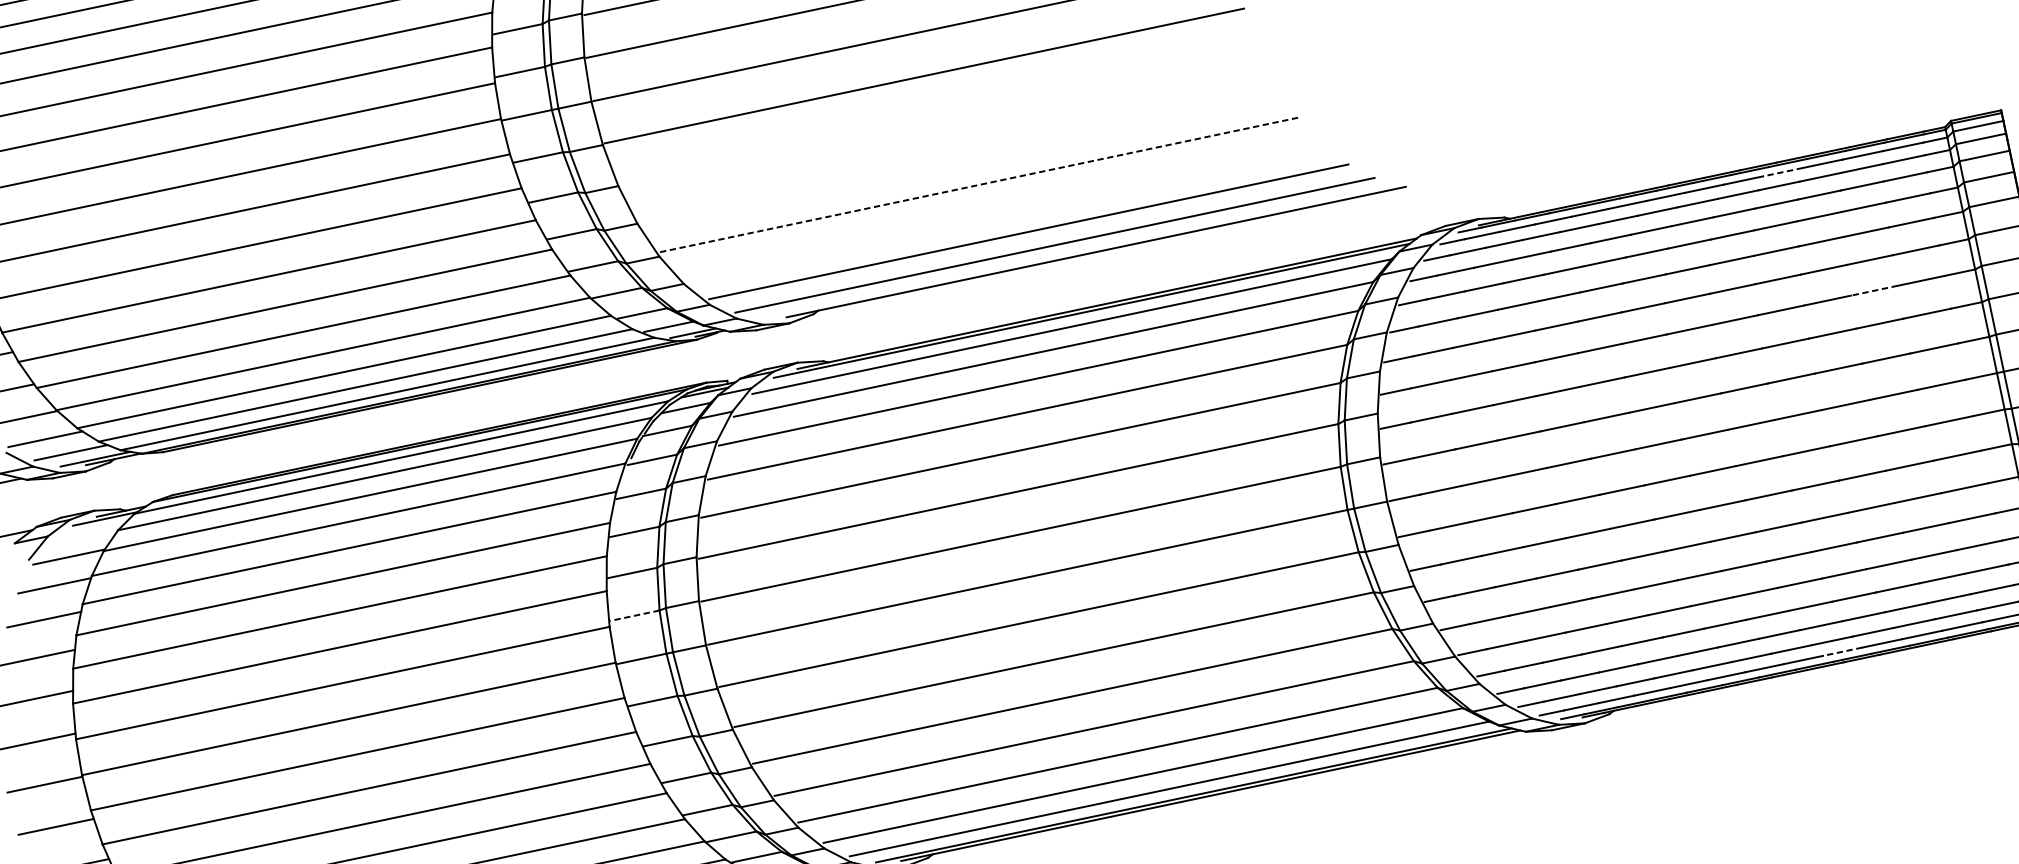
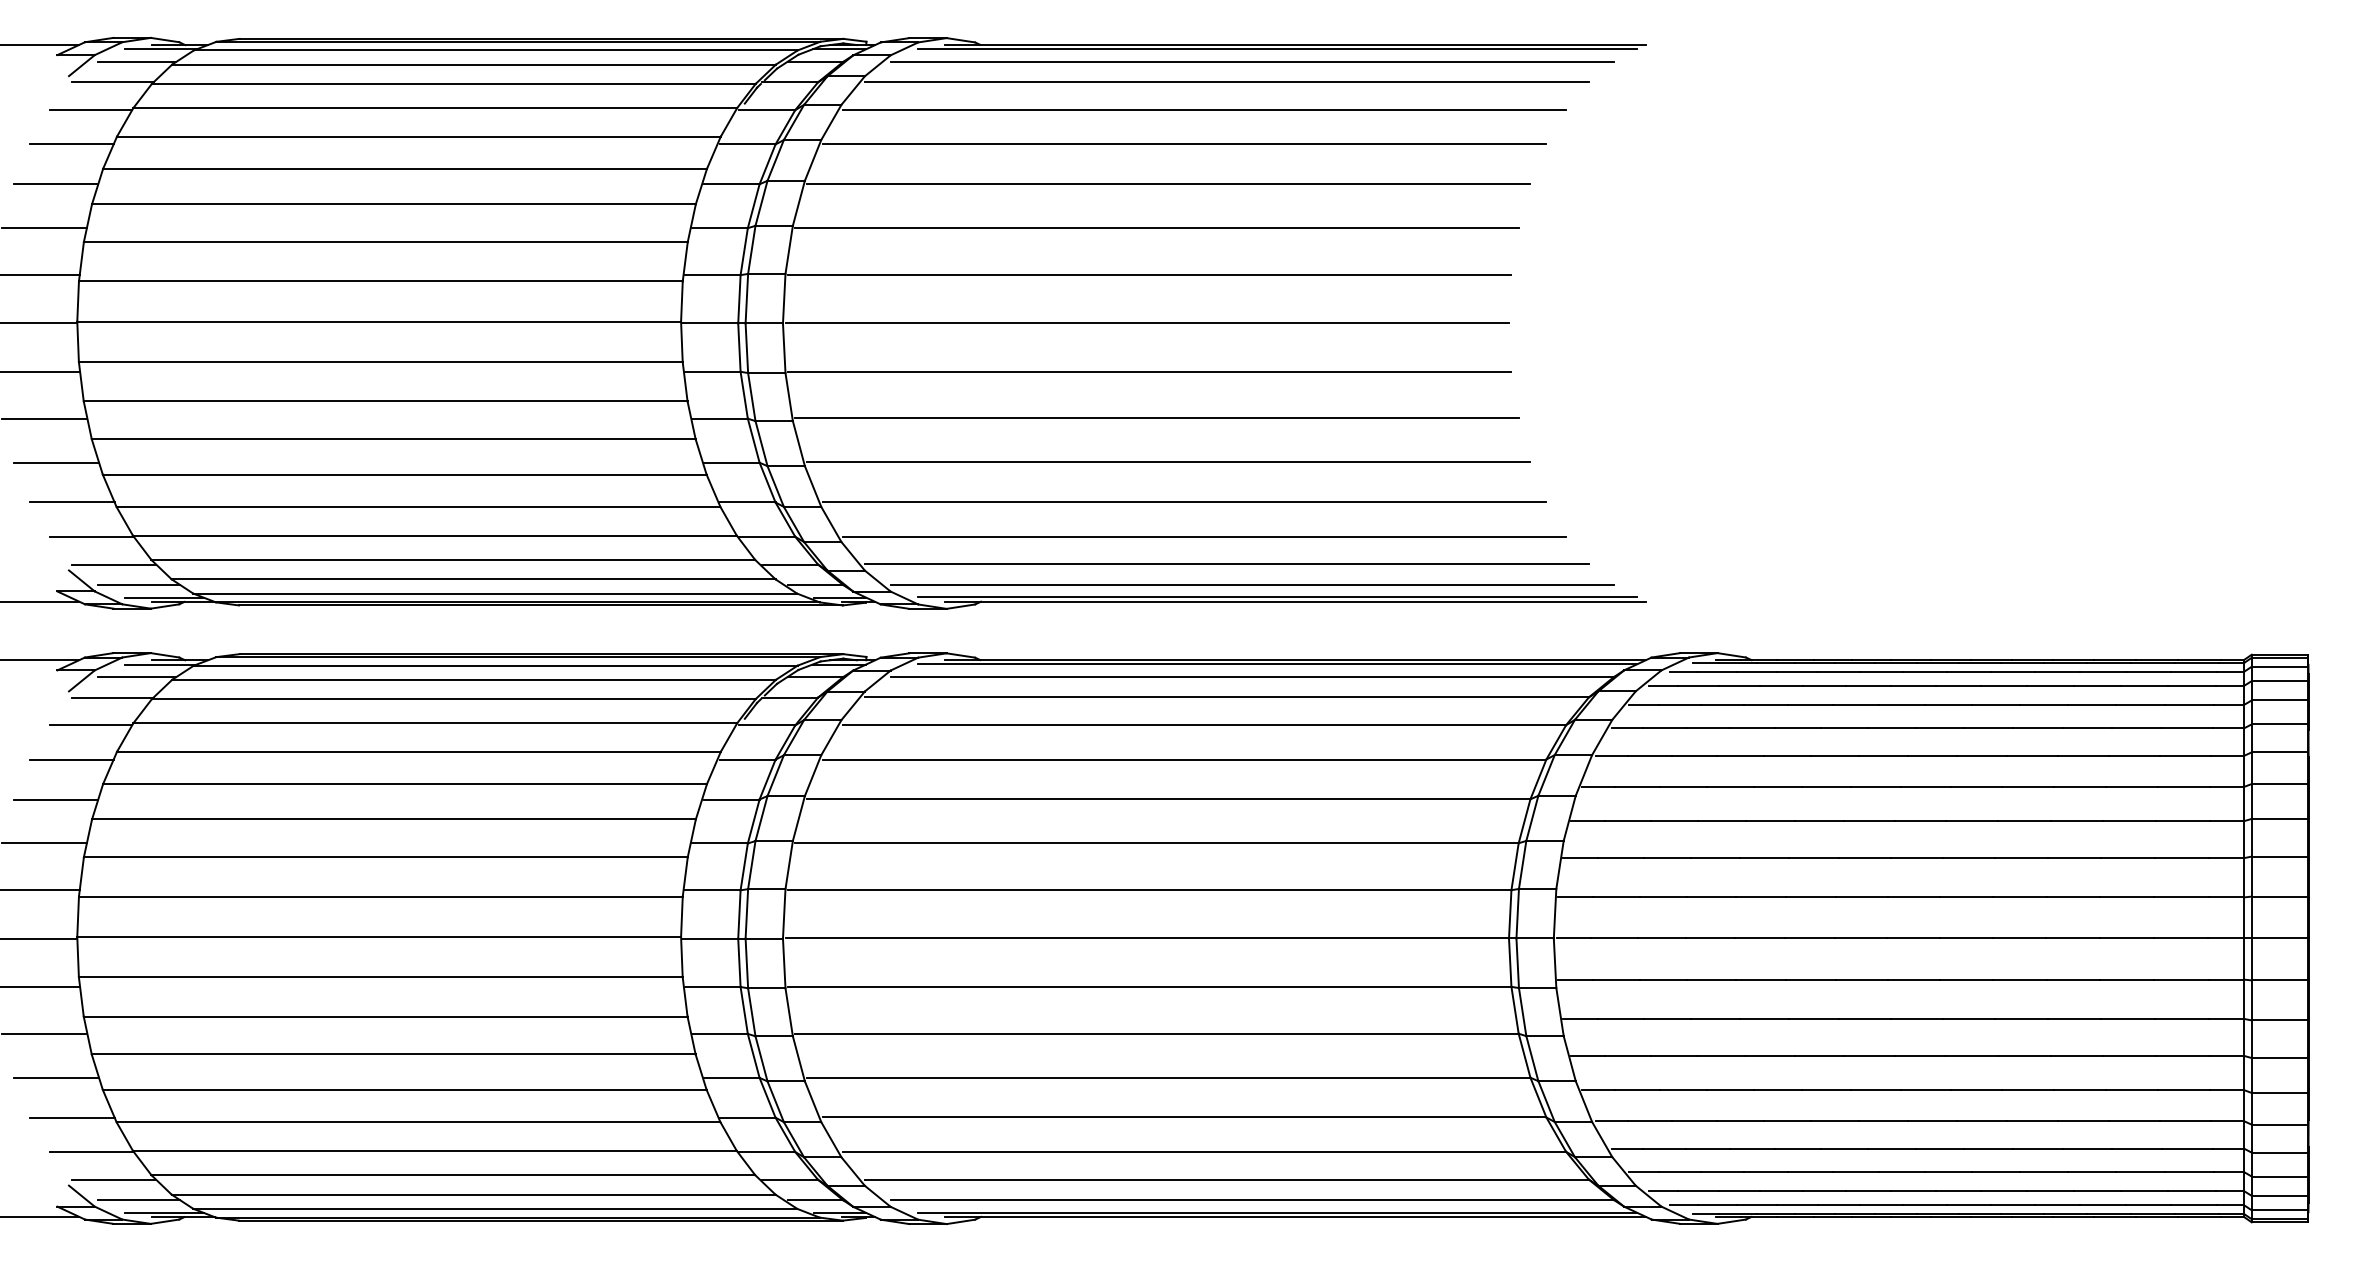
line: (939, 116) -> (1156, 418), added
line: (958, 152) -> (1168, 462), added
line: (1782, 171) -> (2057, 671), dashed -> solid
line: (979, 185) -> (1184, 502), dashed -> solid
line: (1003, 211) -> (1204, 536), added
line: (1079, 251) -> (1277, 597), added
line: (1874, 291) -> (2129, 821), dashed -> solid
line: (86, 534) -> (136, 677), added
line: (634, 615) -> (712, 890), dashed -> solid
line: (1842, 652) -> (2012, 1205), dashed -> solid

